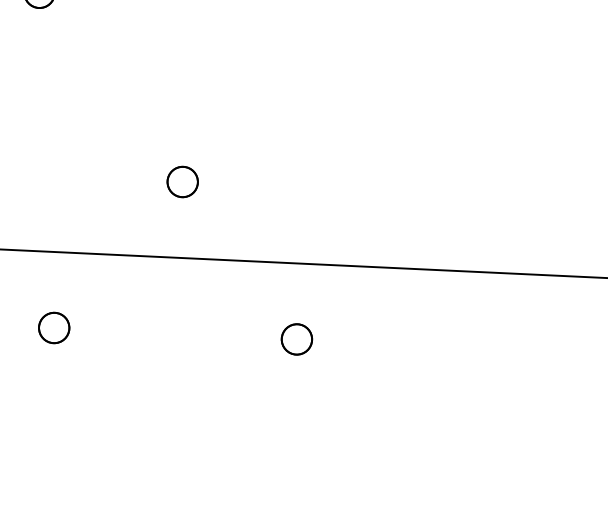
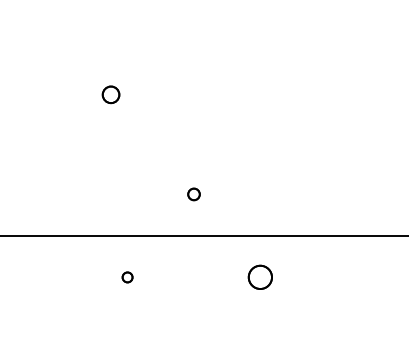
part: (181, 182) -> (193, 194), size x0.7
part: (53, 328) -> (127, 277), size x0.6
part: (297, 339) -> (260, 277), size x1.4

